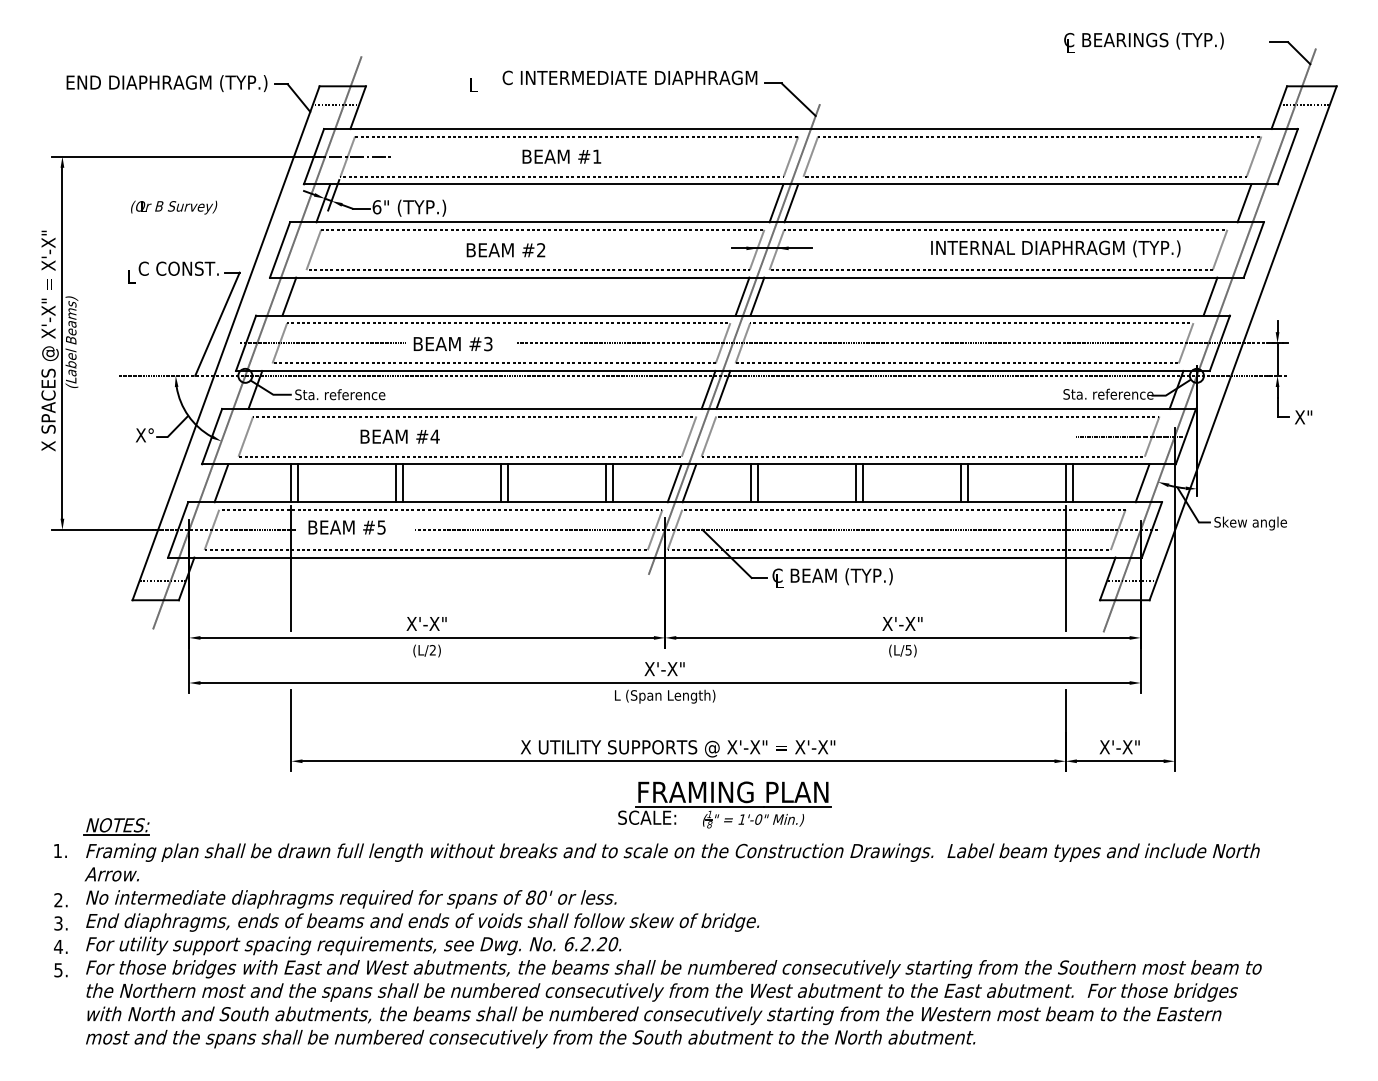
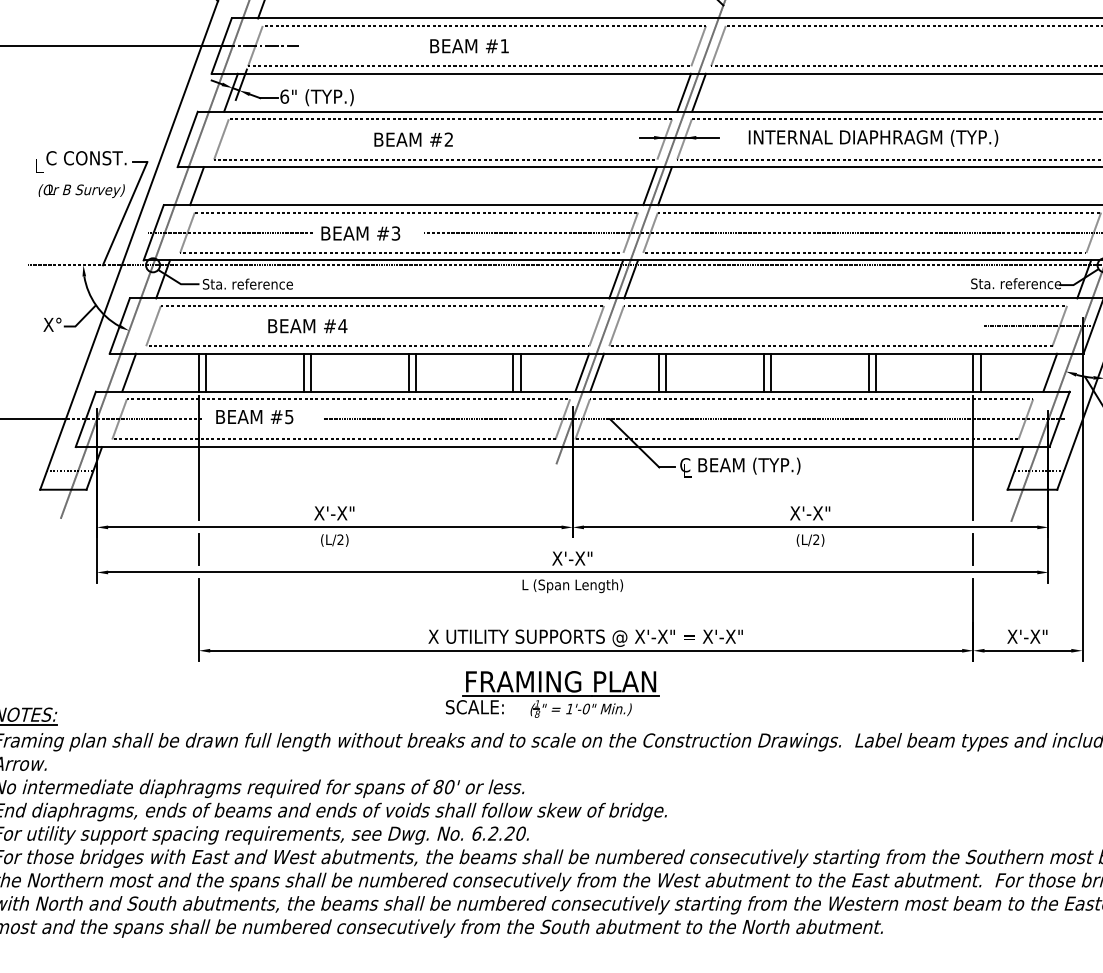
text: (174, 207) -> (82, 190), moved
text: (1055, 248) -> (873, 137), moved
text: (908, 650) -> (816, 539), (L/5) -> (L/2)
line: (291, 660) -> (199, 549), added
line: (1065, 660) -> (973, 549), added
part: (724, 804) -> (552, 693), moved

